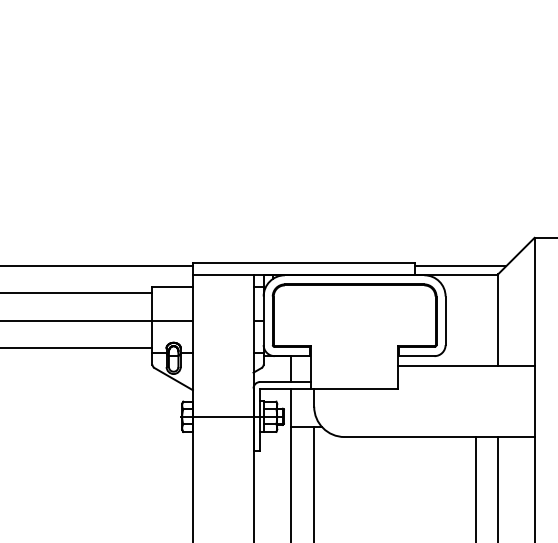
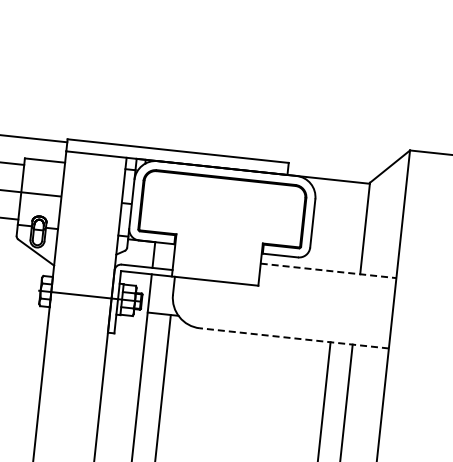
line: (460, 266) -> (333, 171), removed
line: (466, 366) -> (328, 271), solid -> dashed
line: (439, 437) -> (294, 338), solid -> dashed

